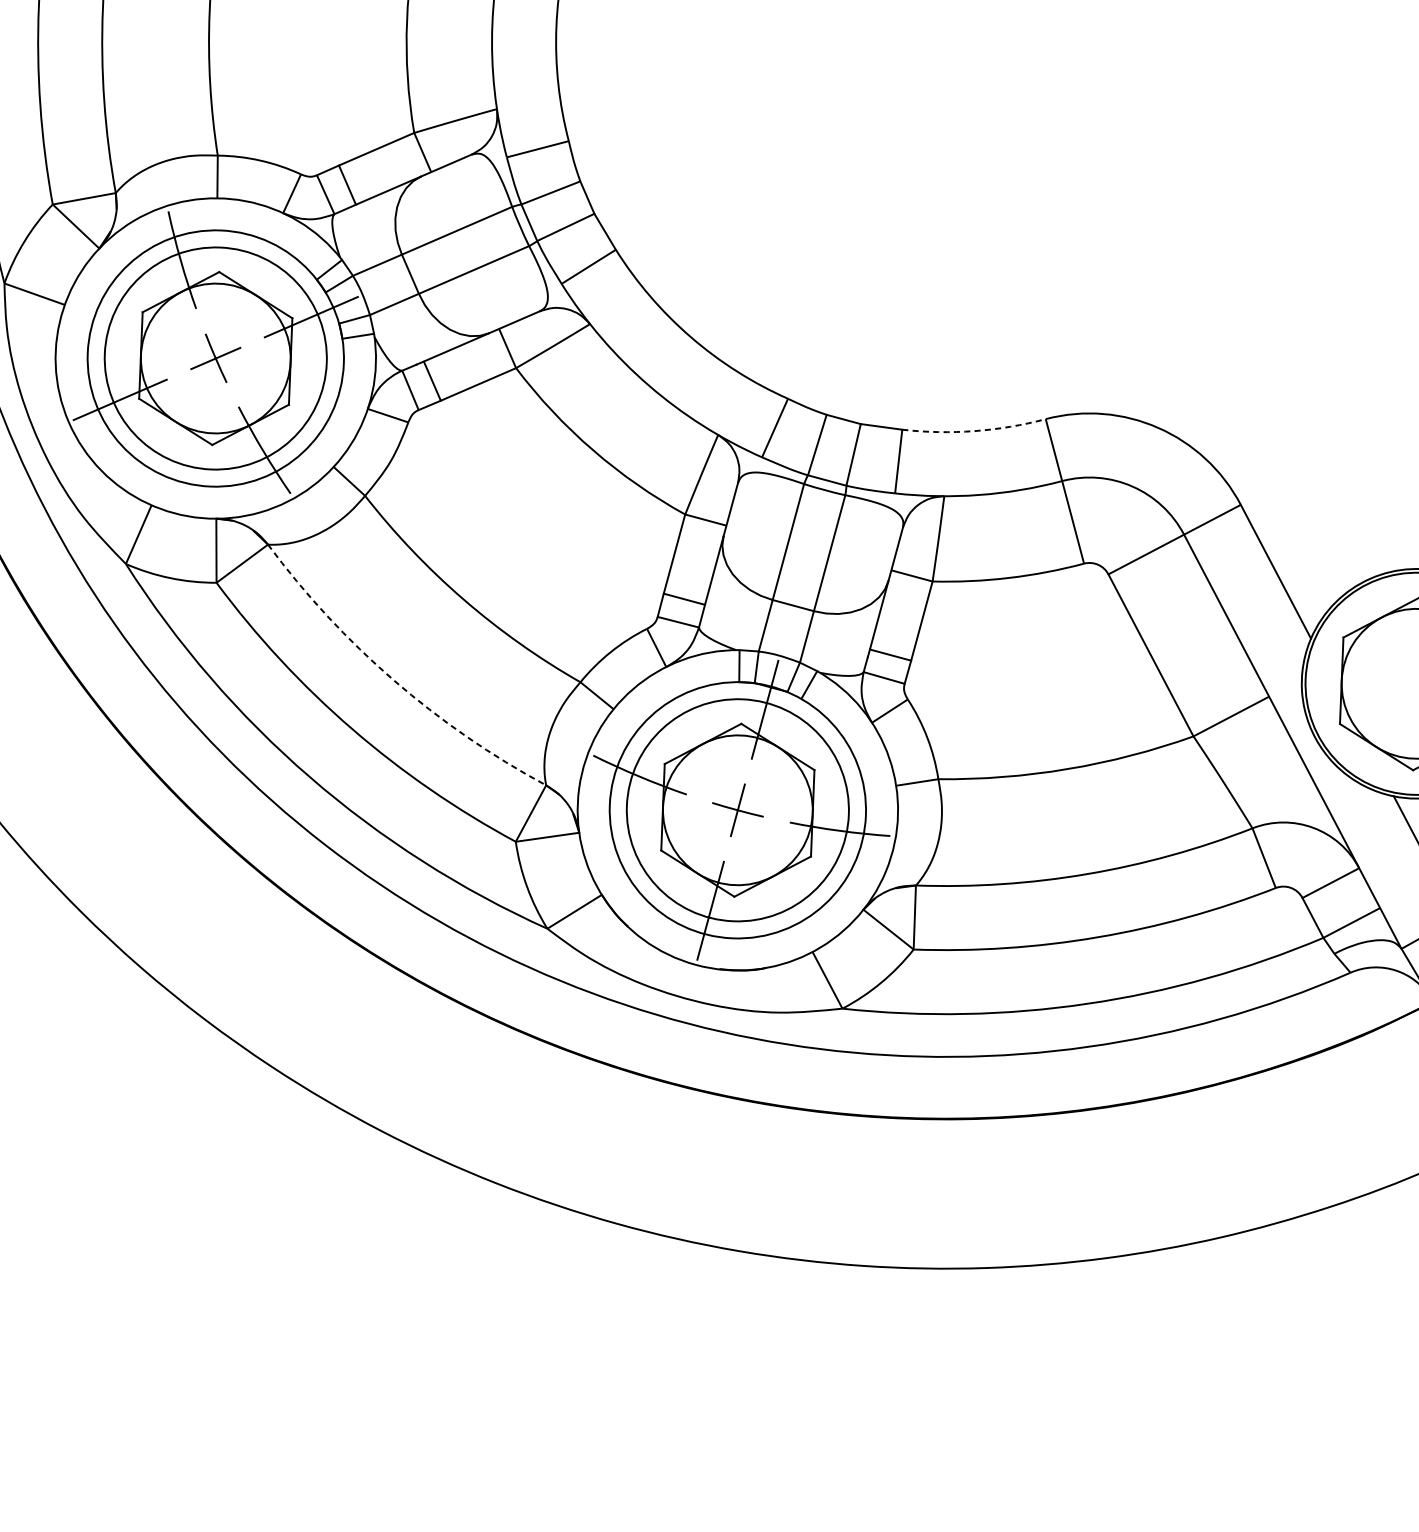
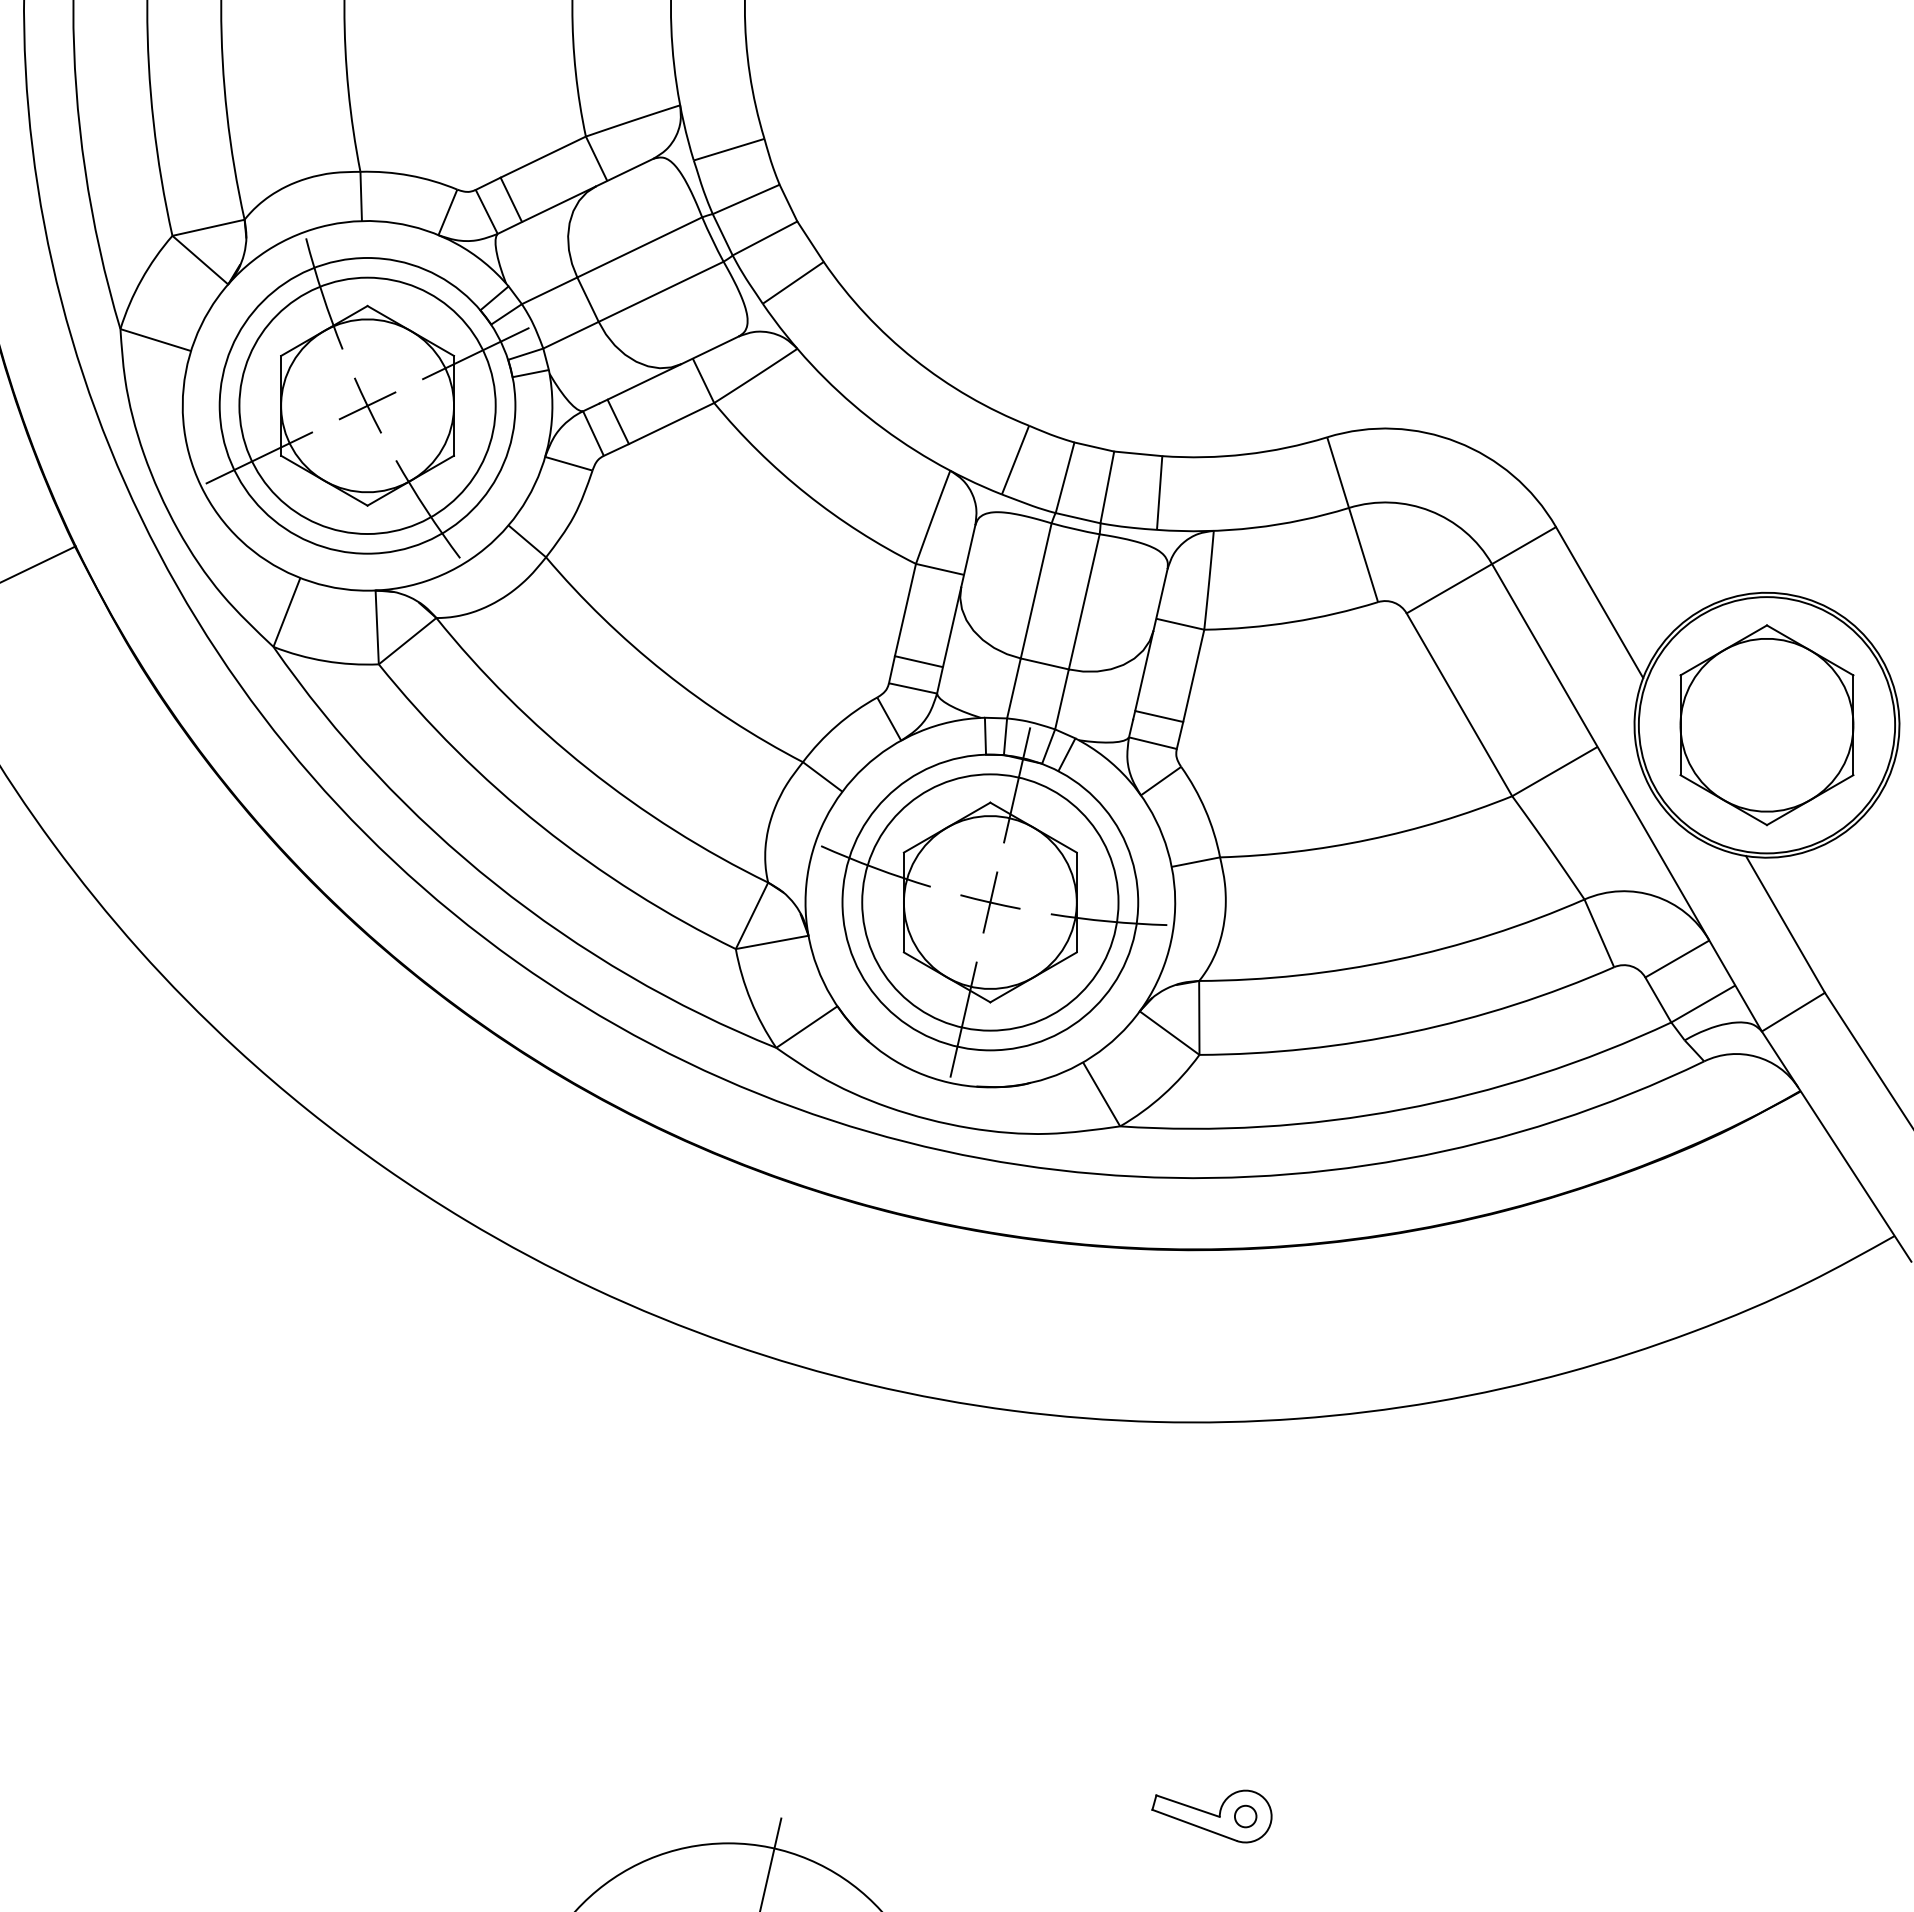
arc: (974, 431) -> (1245, 454), dashed -> solid
arc: (393, 680) -> (587, 768), dashed -> solid

